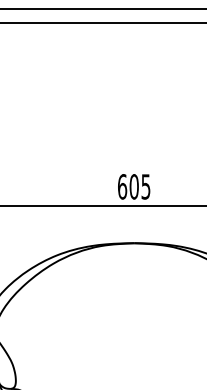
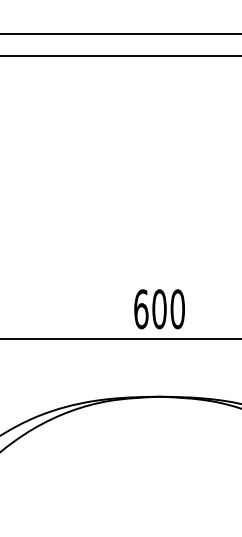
text: (145, 186) -> (176, 308), 605 -> 600

